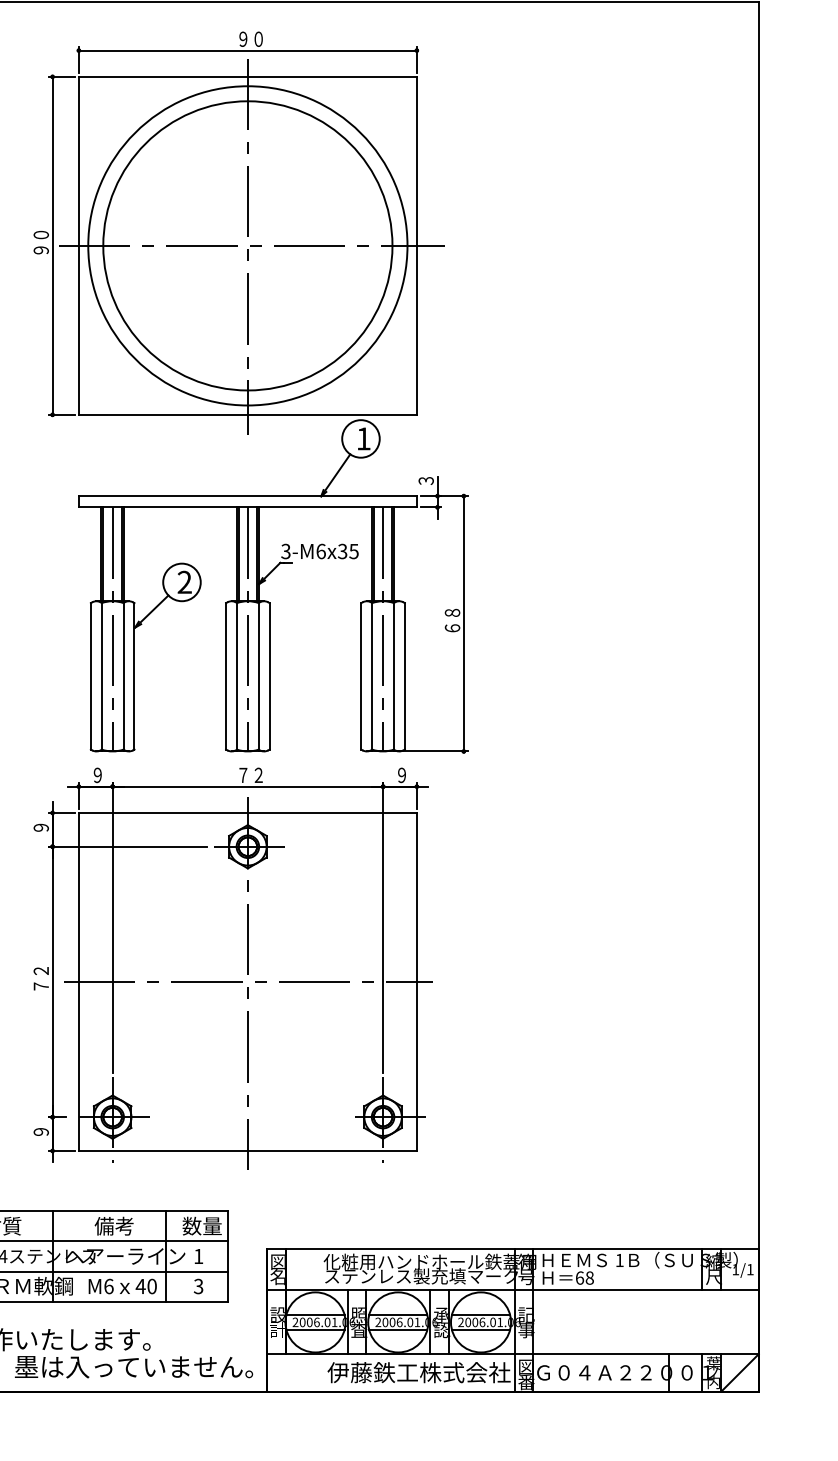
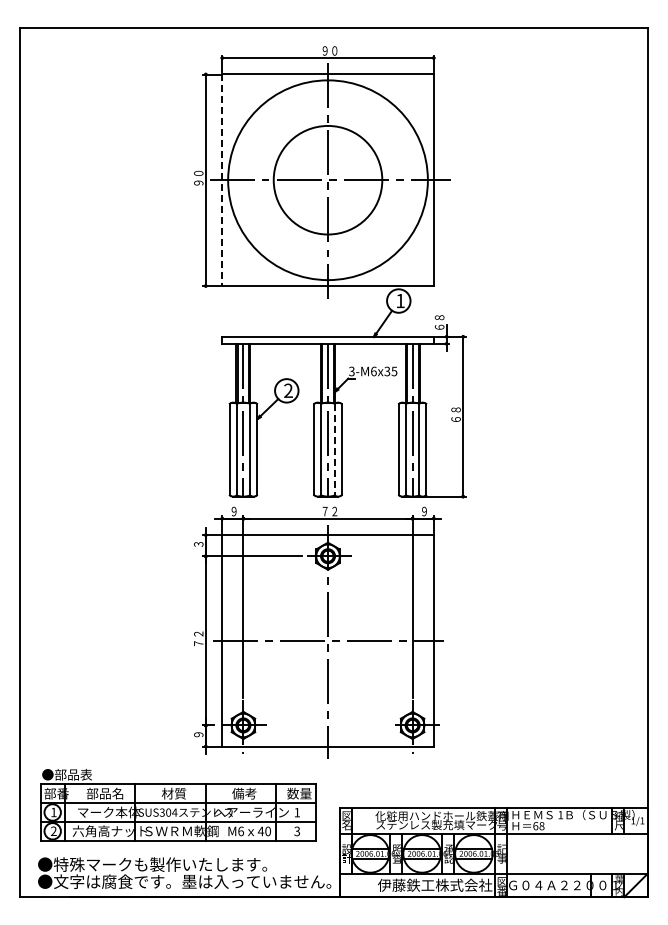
circle: (247, 244) -> (327, 179), size x0.6
line: (79, 246) -> (222, 180), solid -> dashed
text: (426, 473) -> (439, 322), ３ -> ６８
line: (258, 677) -> (334, 450), solid -> dashed
text: (40, 827) -> (198, 544), ９ -> ３

